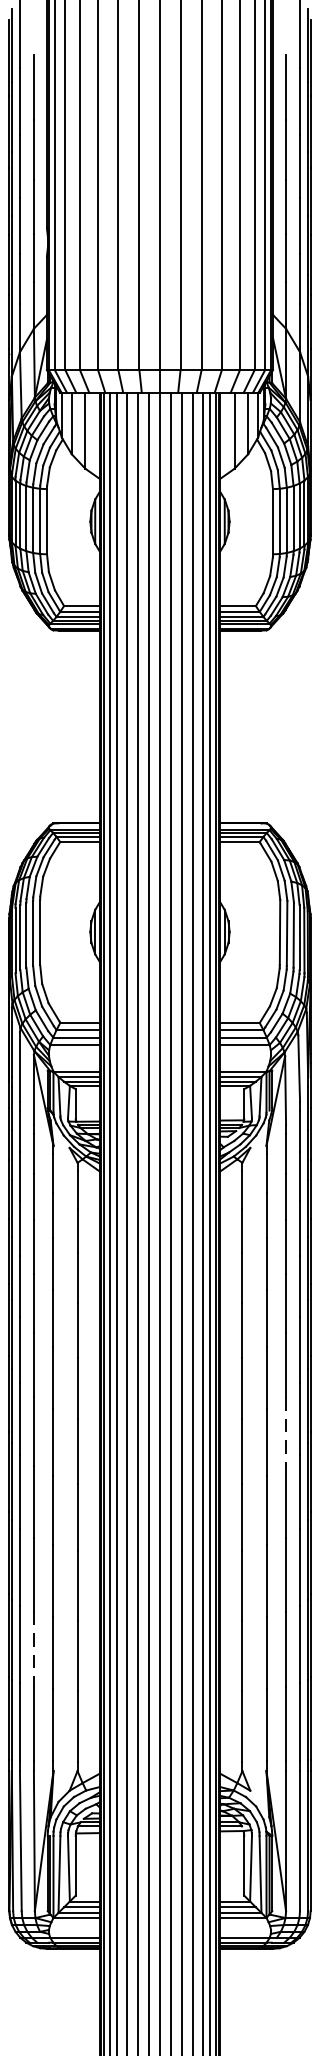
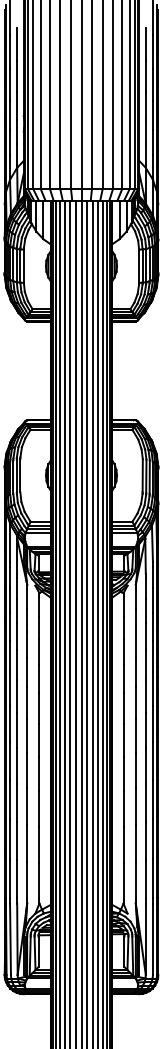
line: (285, 1431) -> (145, 730), dashed -> solid
line: (34, 1649) -> (17, 841), dashed -> solid

